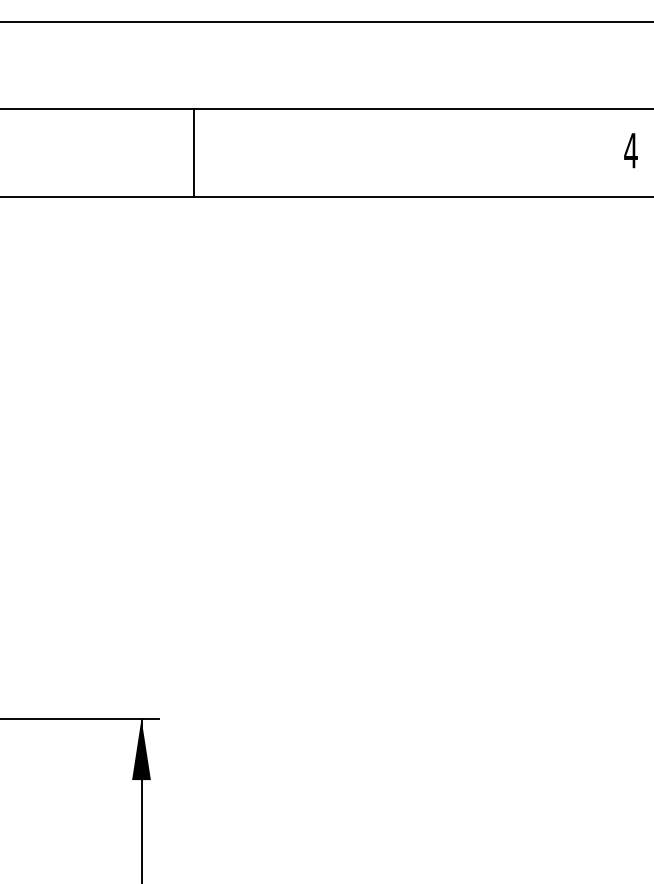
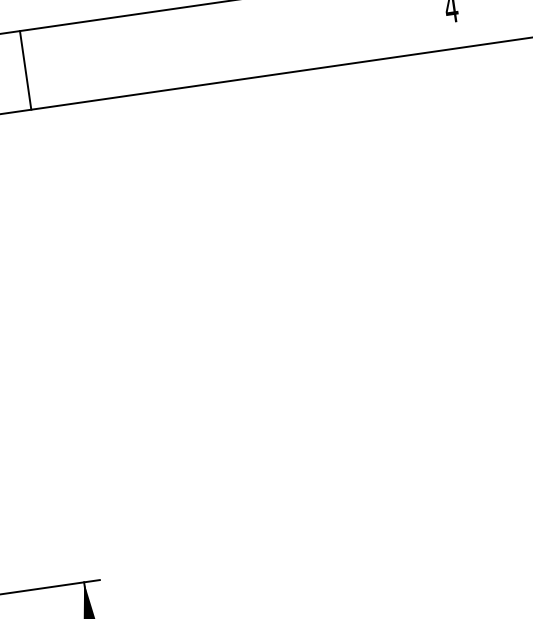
line: (194, 152) -> (25, 69), moved

